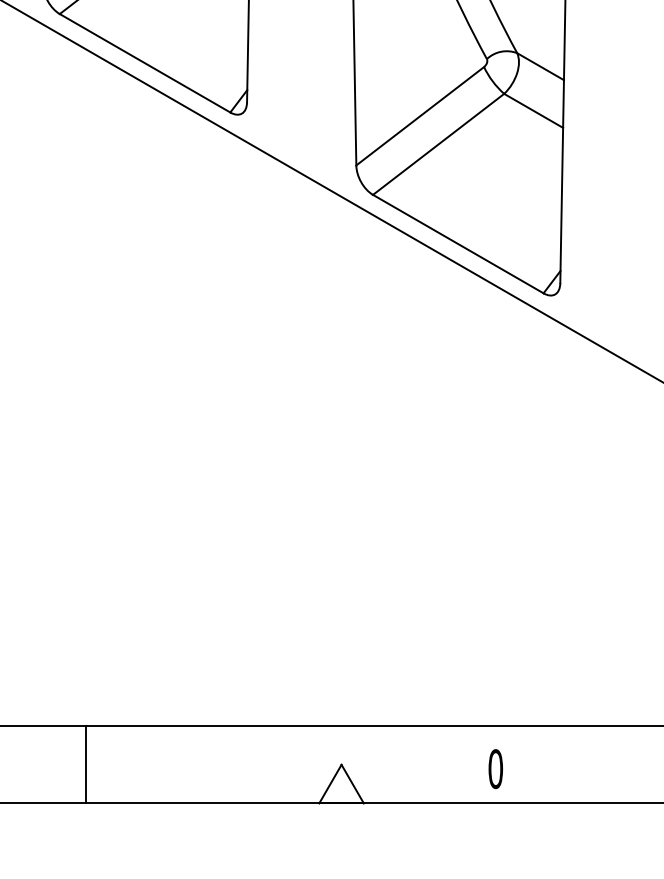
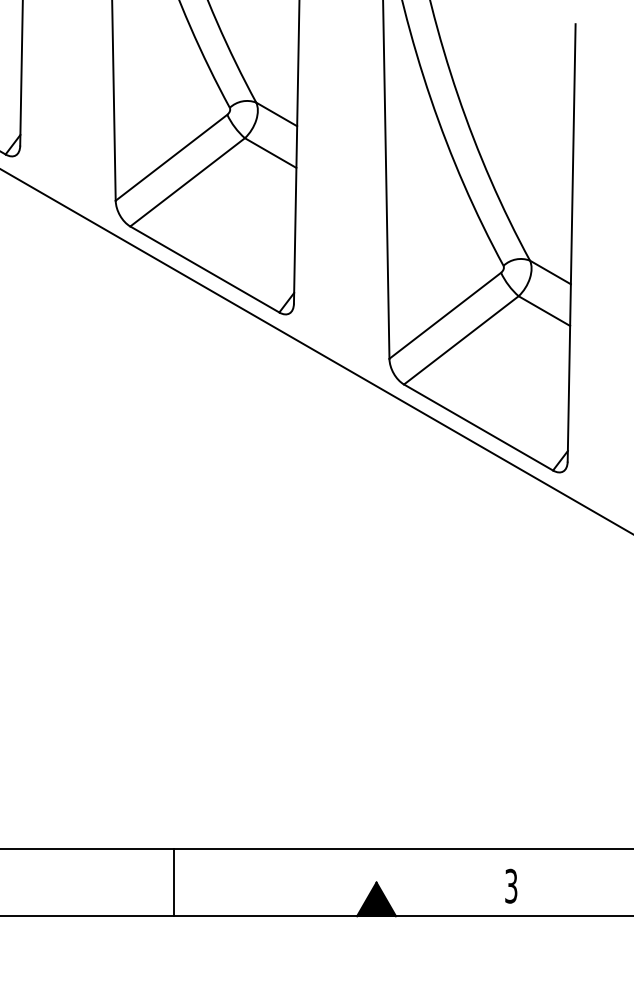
line: (86, 764) -> (174, 882), moved
text: (496, 768) -> (511, 885), 0 -> 3
fill: (341, 784) -> (376, 899), added

